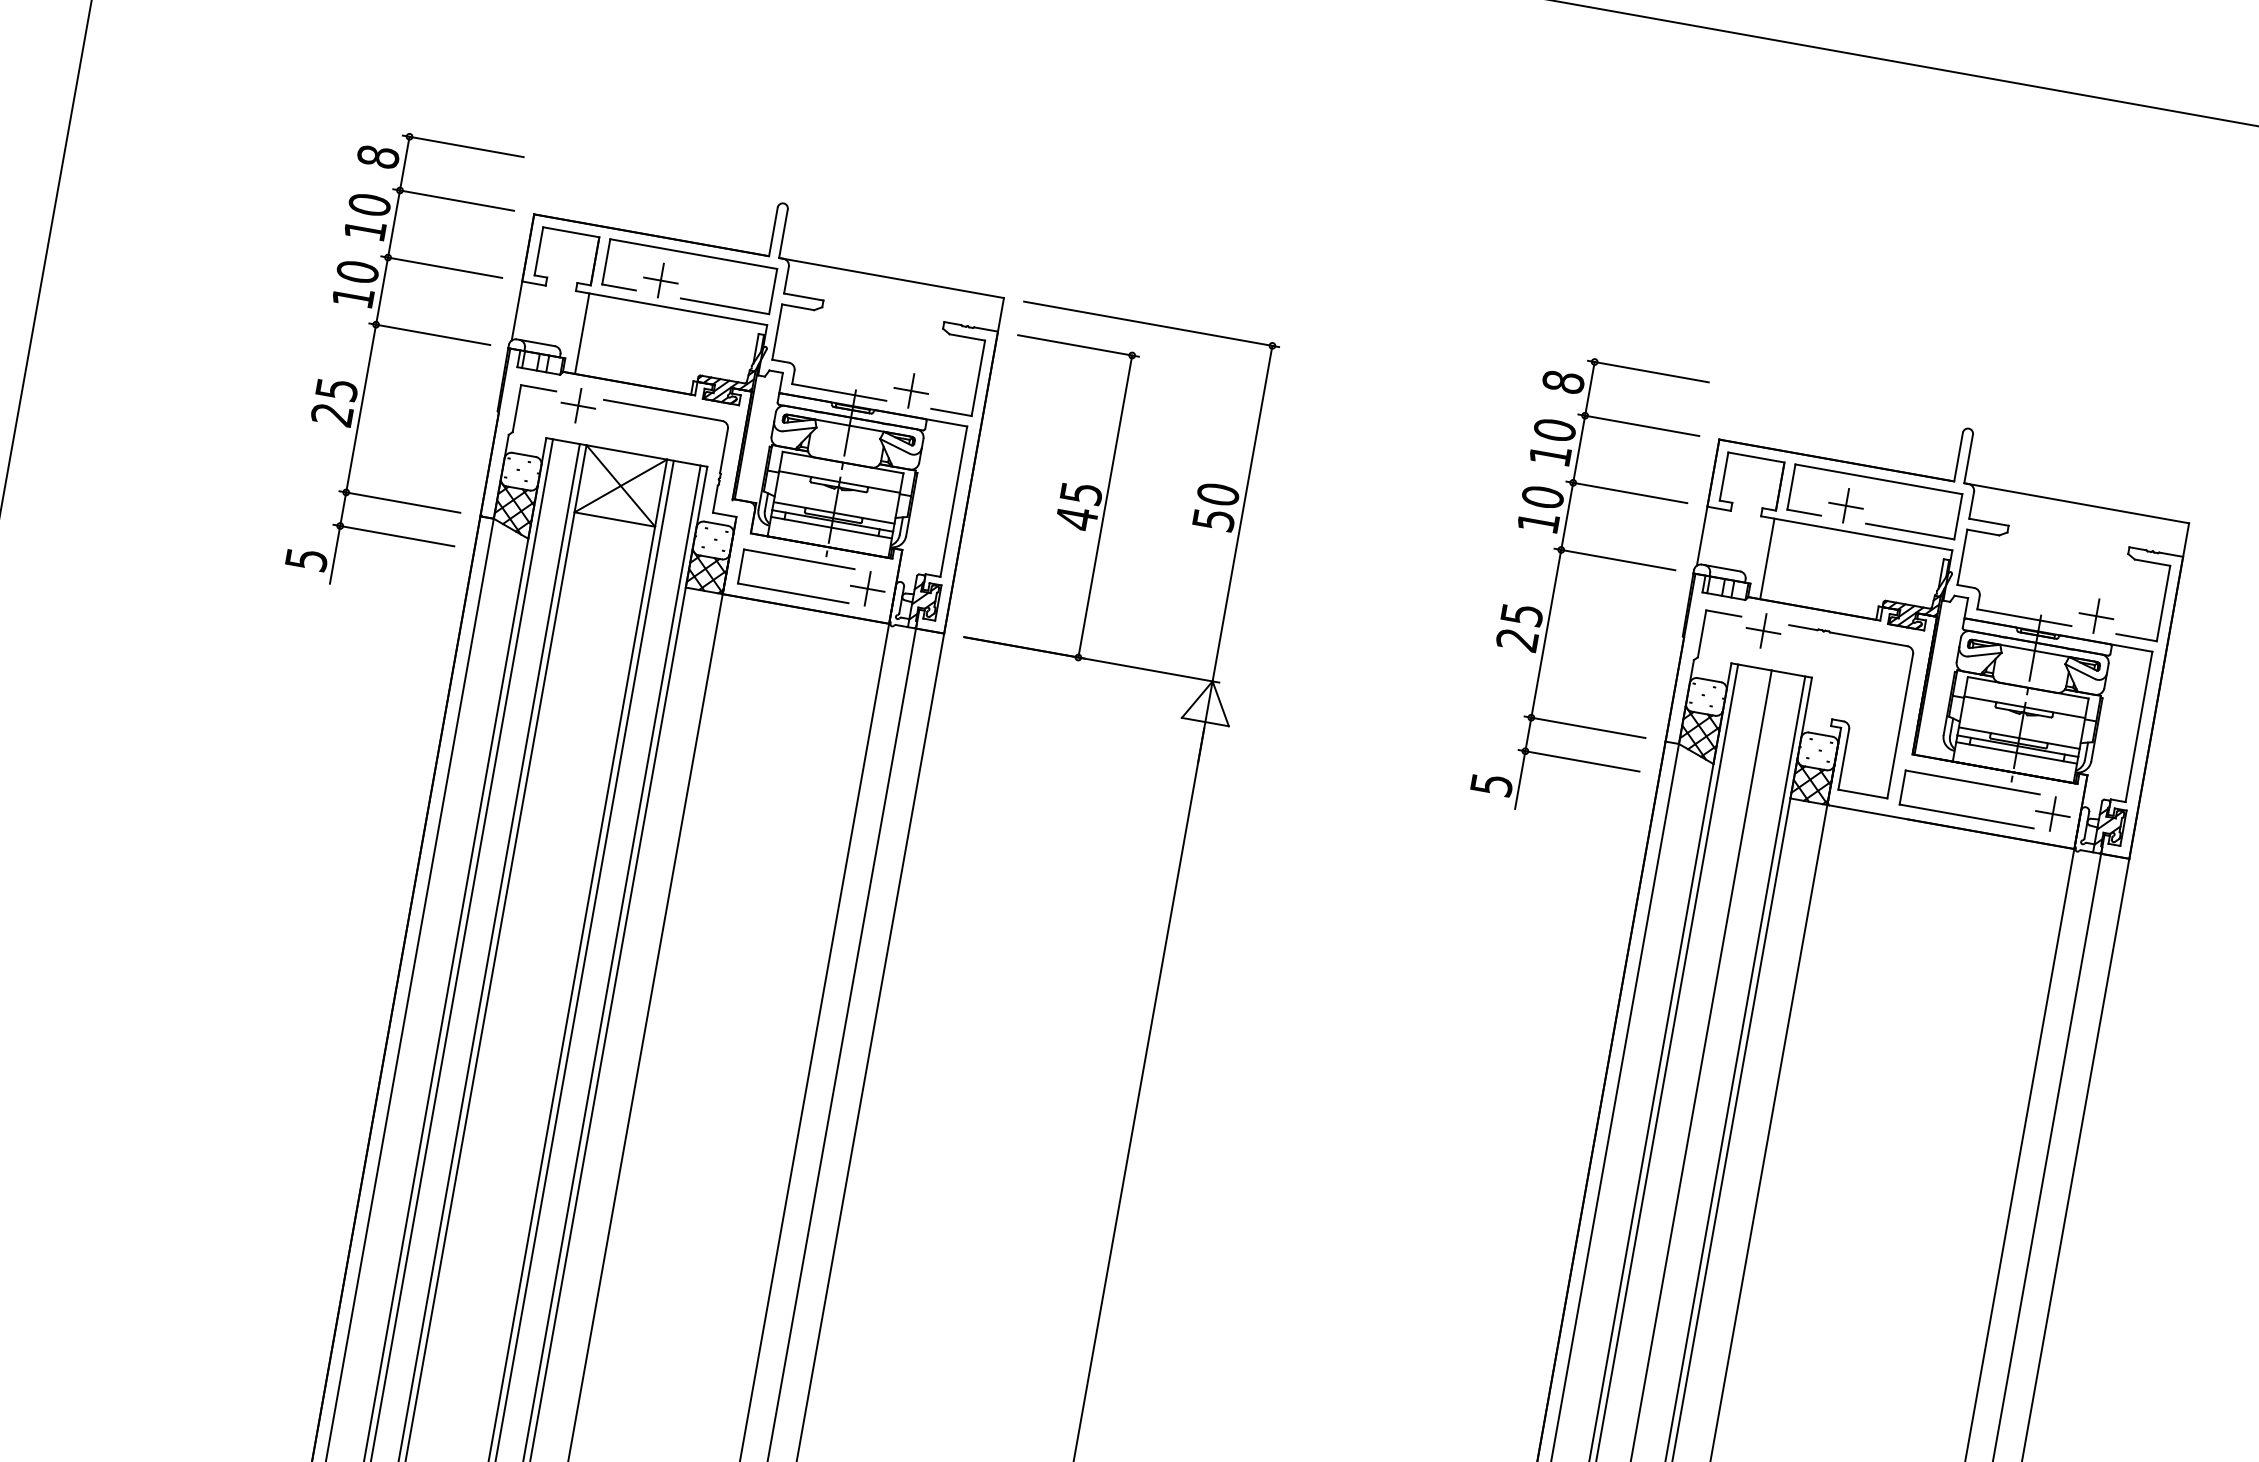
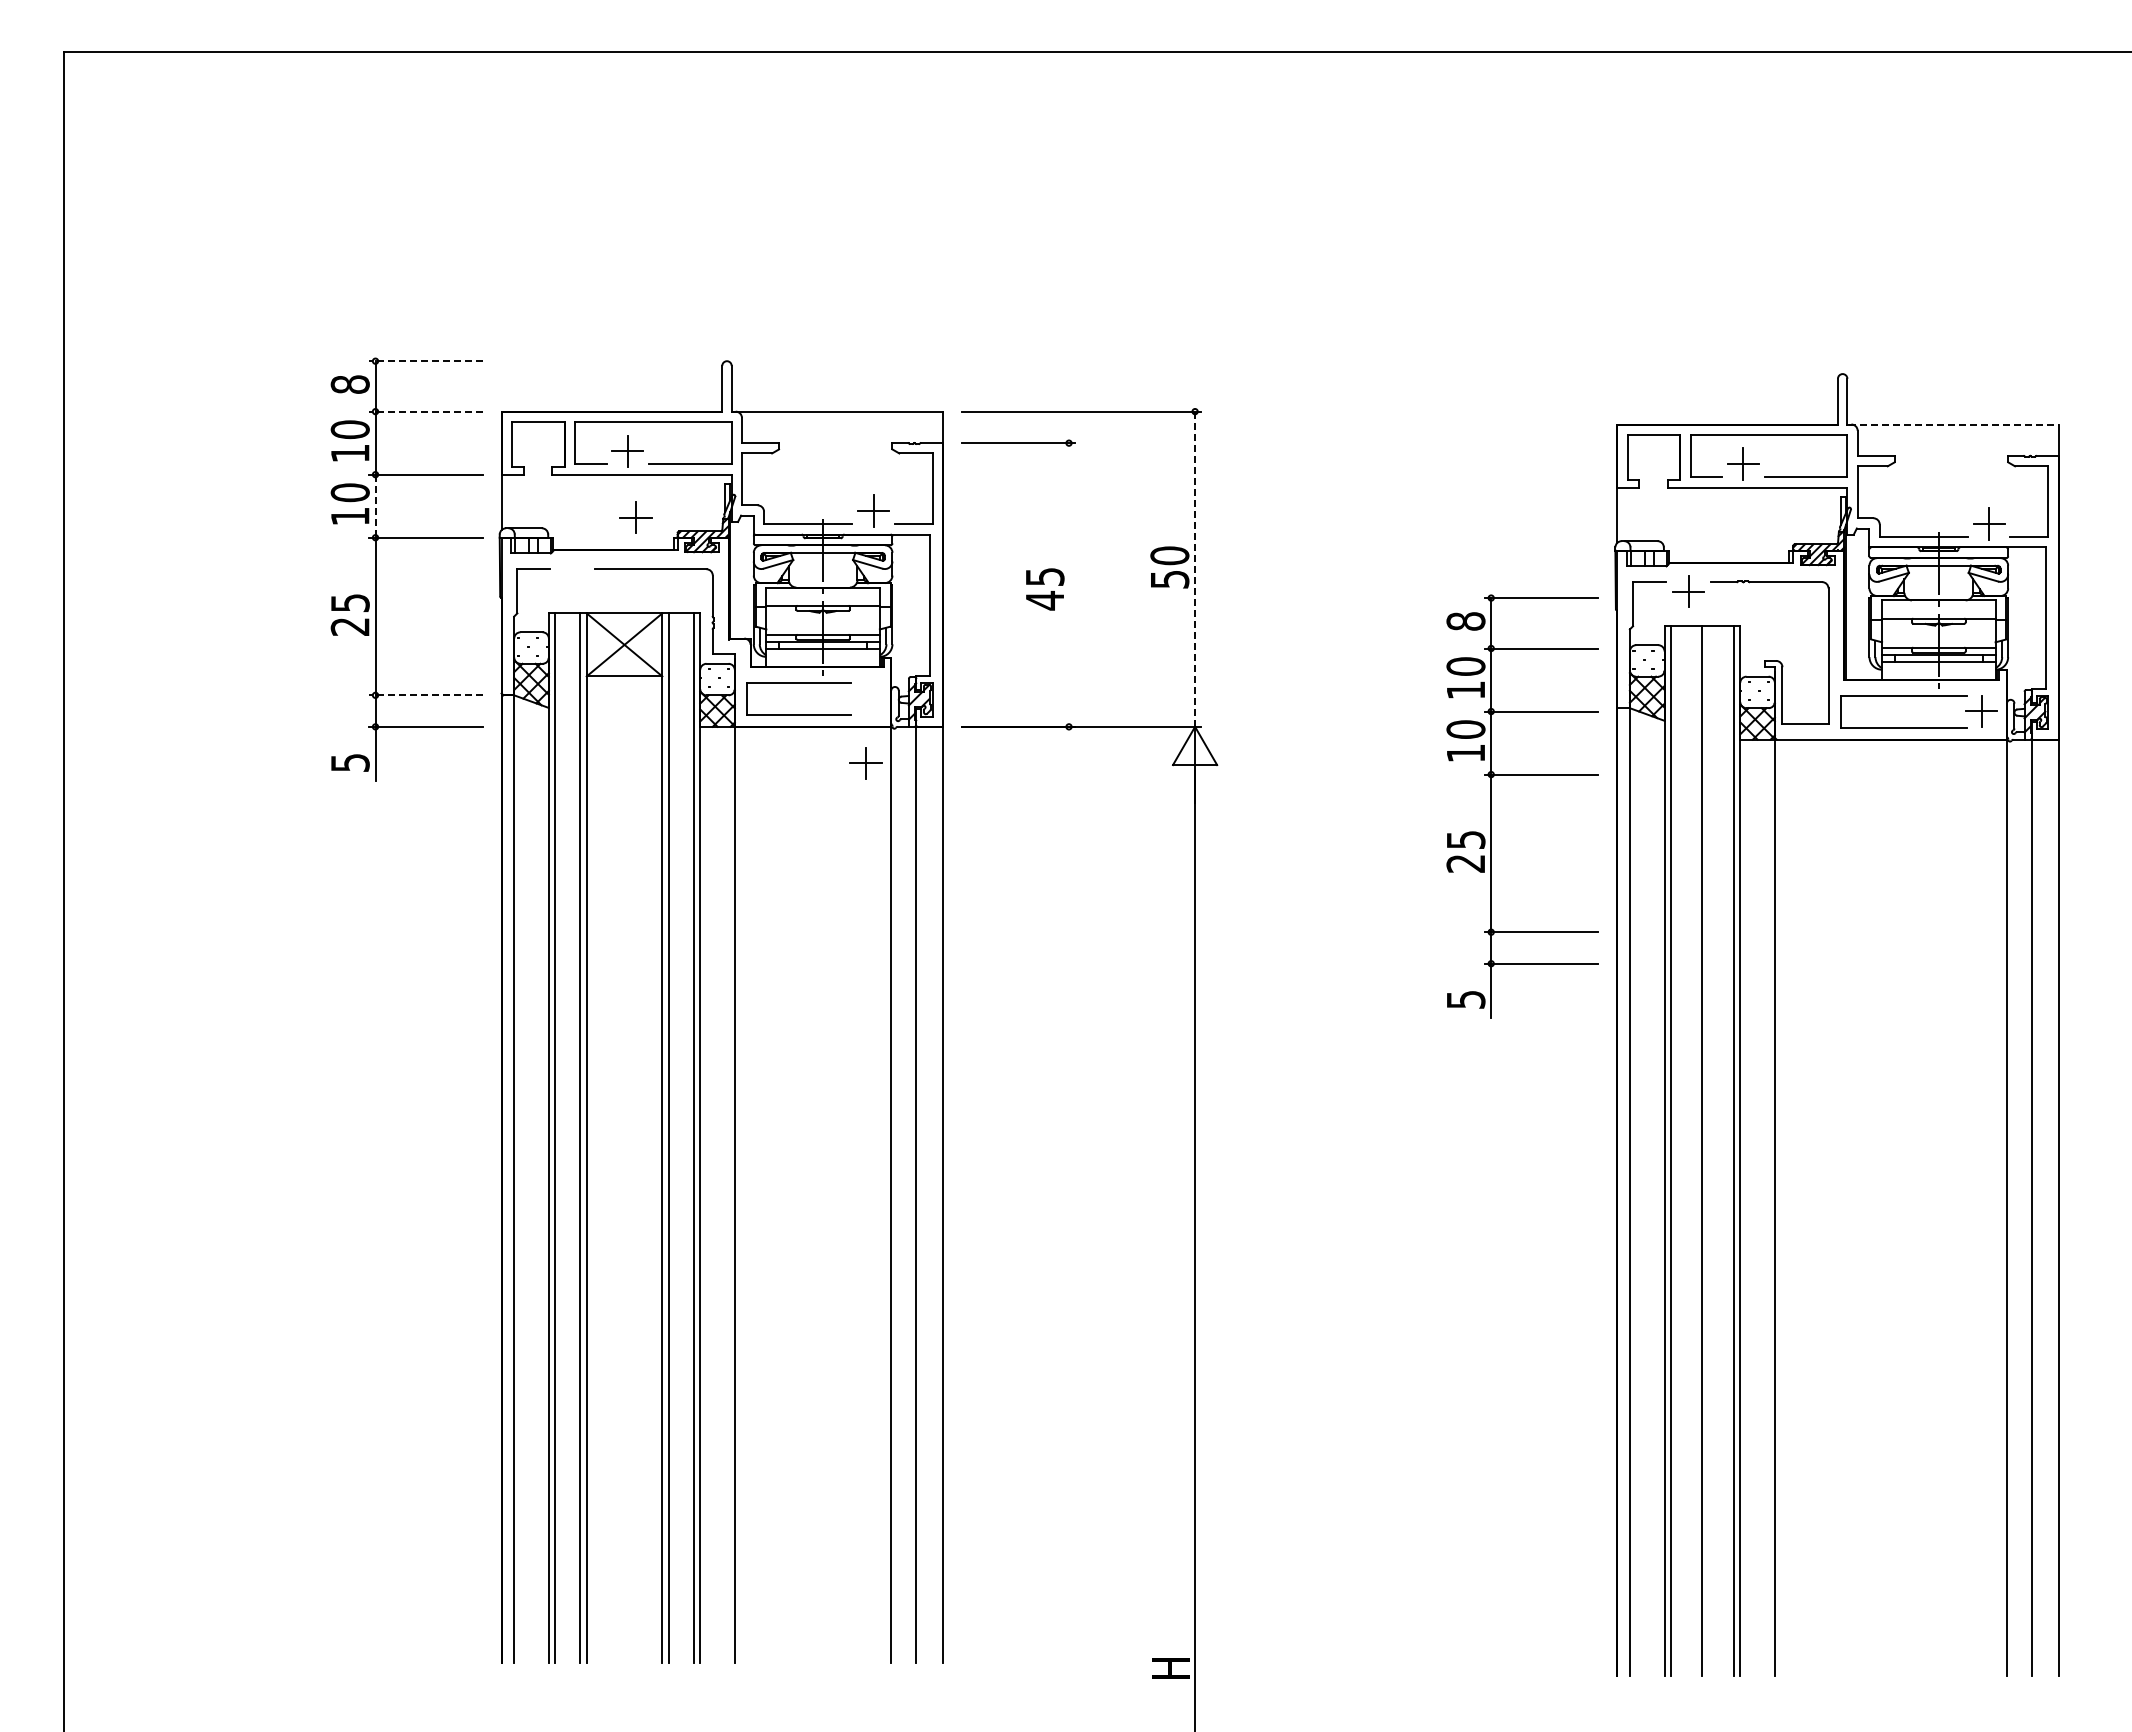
line: (462, 146) -> (425, 361), solid -> dashed
line: (453, 199) -> (425, 411), solid -> dashed
line: (381, 291) -> (375, 506), solid -> dashed
line: (582, 333) -> (564, 512), removed
part: (578, 405) -> (635, 517), moved
line: (399, 502) -> (425, 695), solid -> dashed
line: (2077, 503) -> (1953, 424), solid -> dashed
line: (1105, 506) -> (1069, 584), removed
line: (1242, 513) -> (1195, 569), solid -> dashed
part: (1594, 556) -> (1522, 775), moved
line: (1767, 559) -> (1680, 525), removed
part: (867, 588) -> (865, 763), moved

